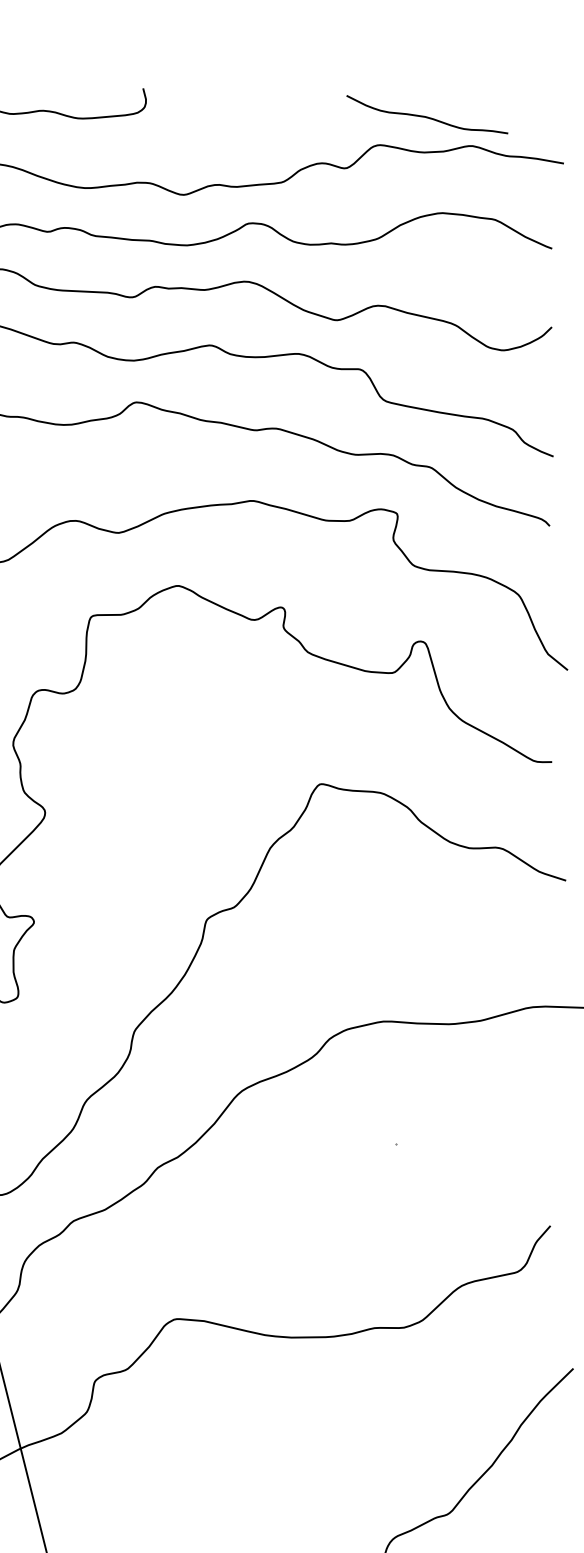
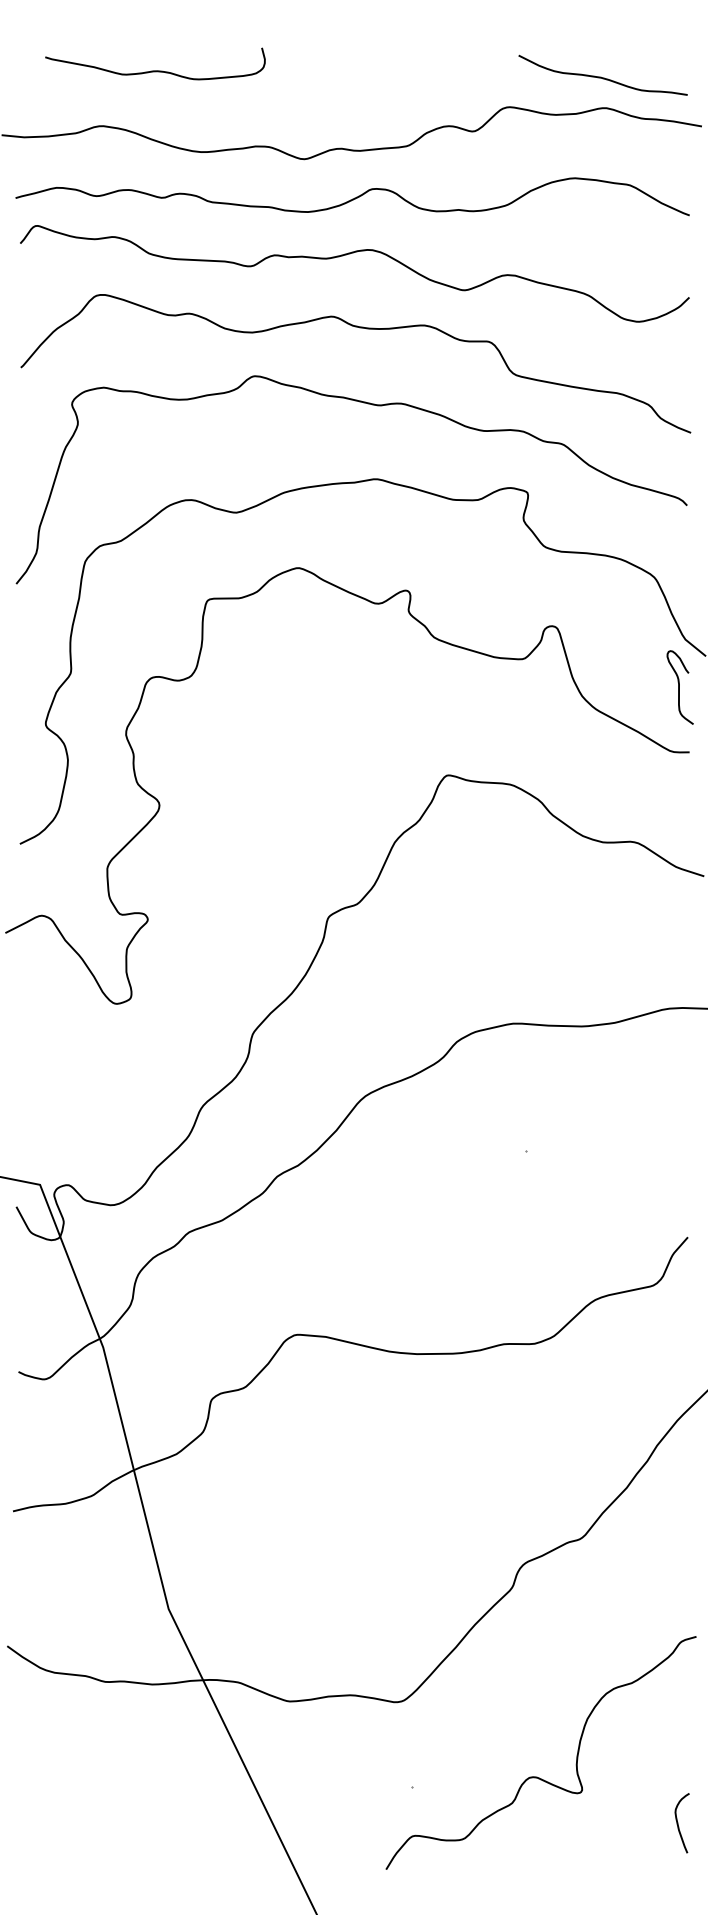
curve: (425, 115) -> (601, 76), moved
curve: (542, 700) -> (679, 687), added

